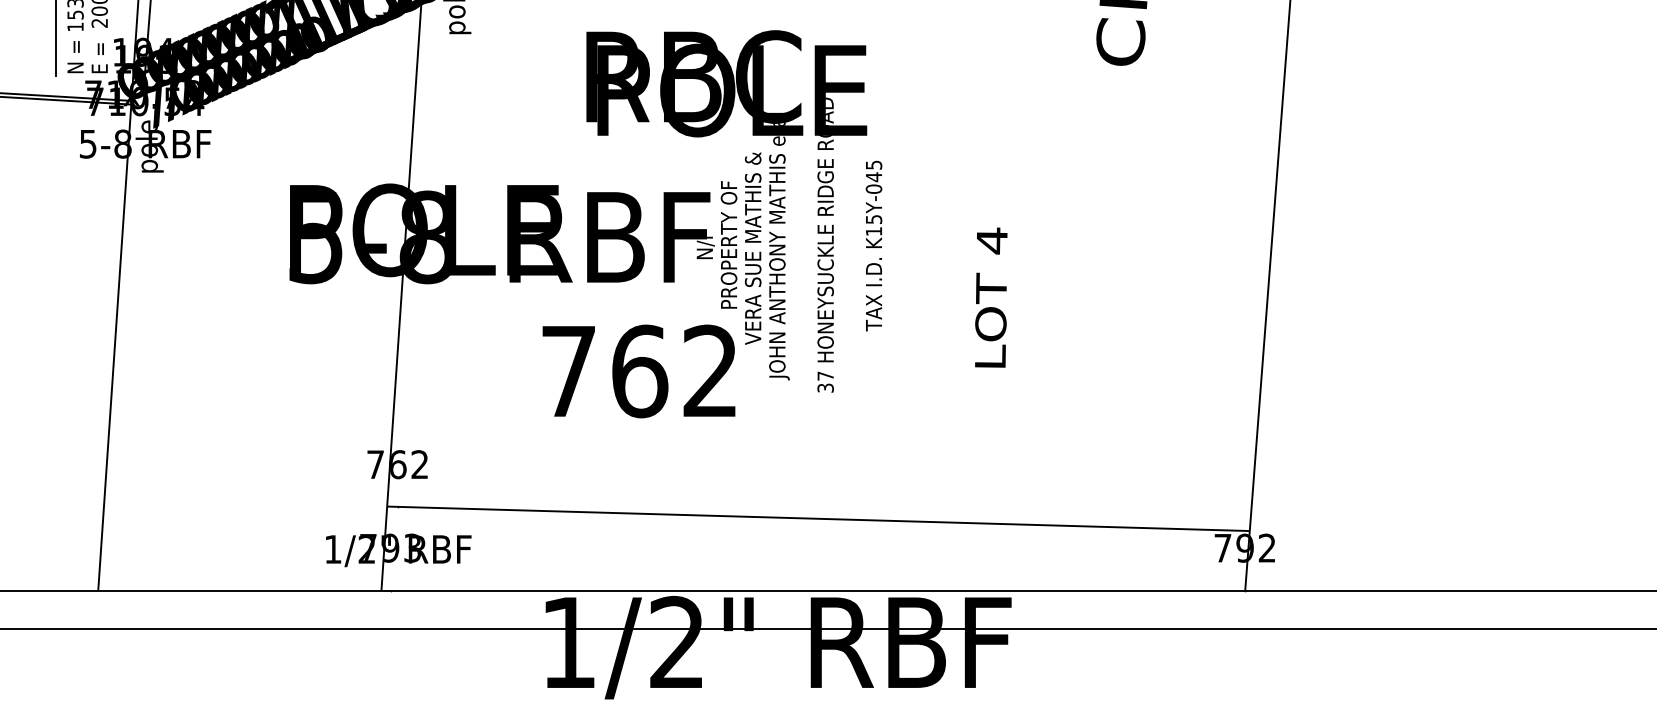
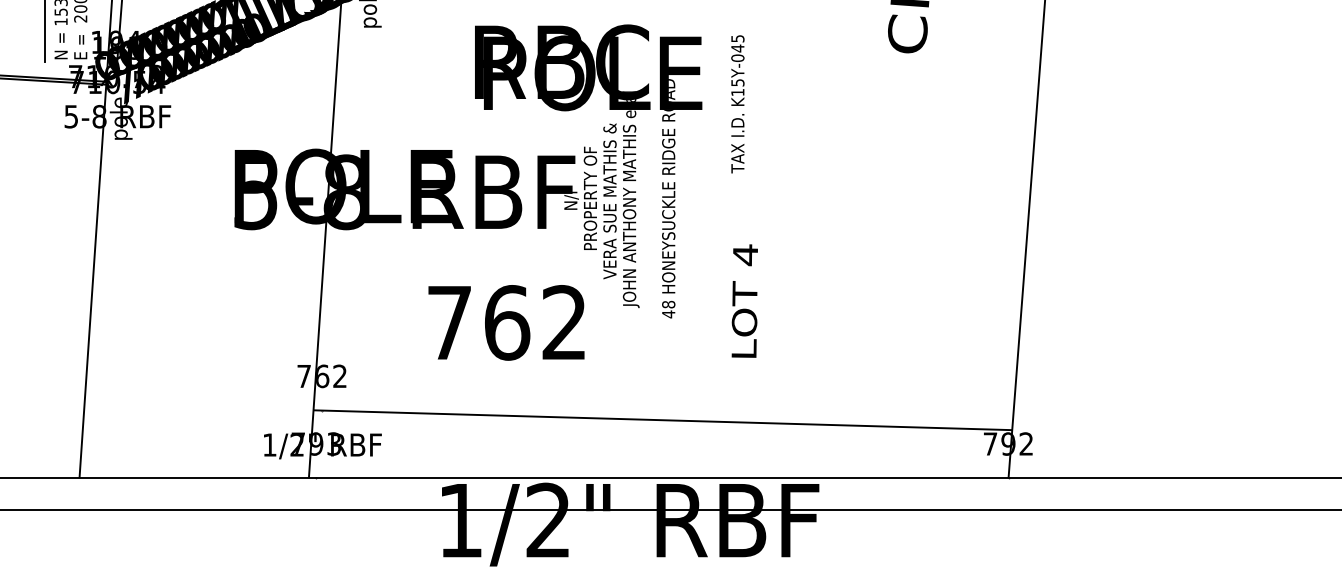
text: (873, 246) -> (737, 104), moved
text: (990, 296) -> (744, 300), moved
text: (638, 370) -> (506, 322), moved
text: (825, 382) -> (668, 309), 37 -> 48

